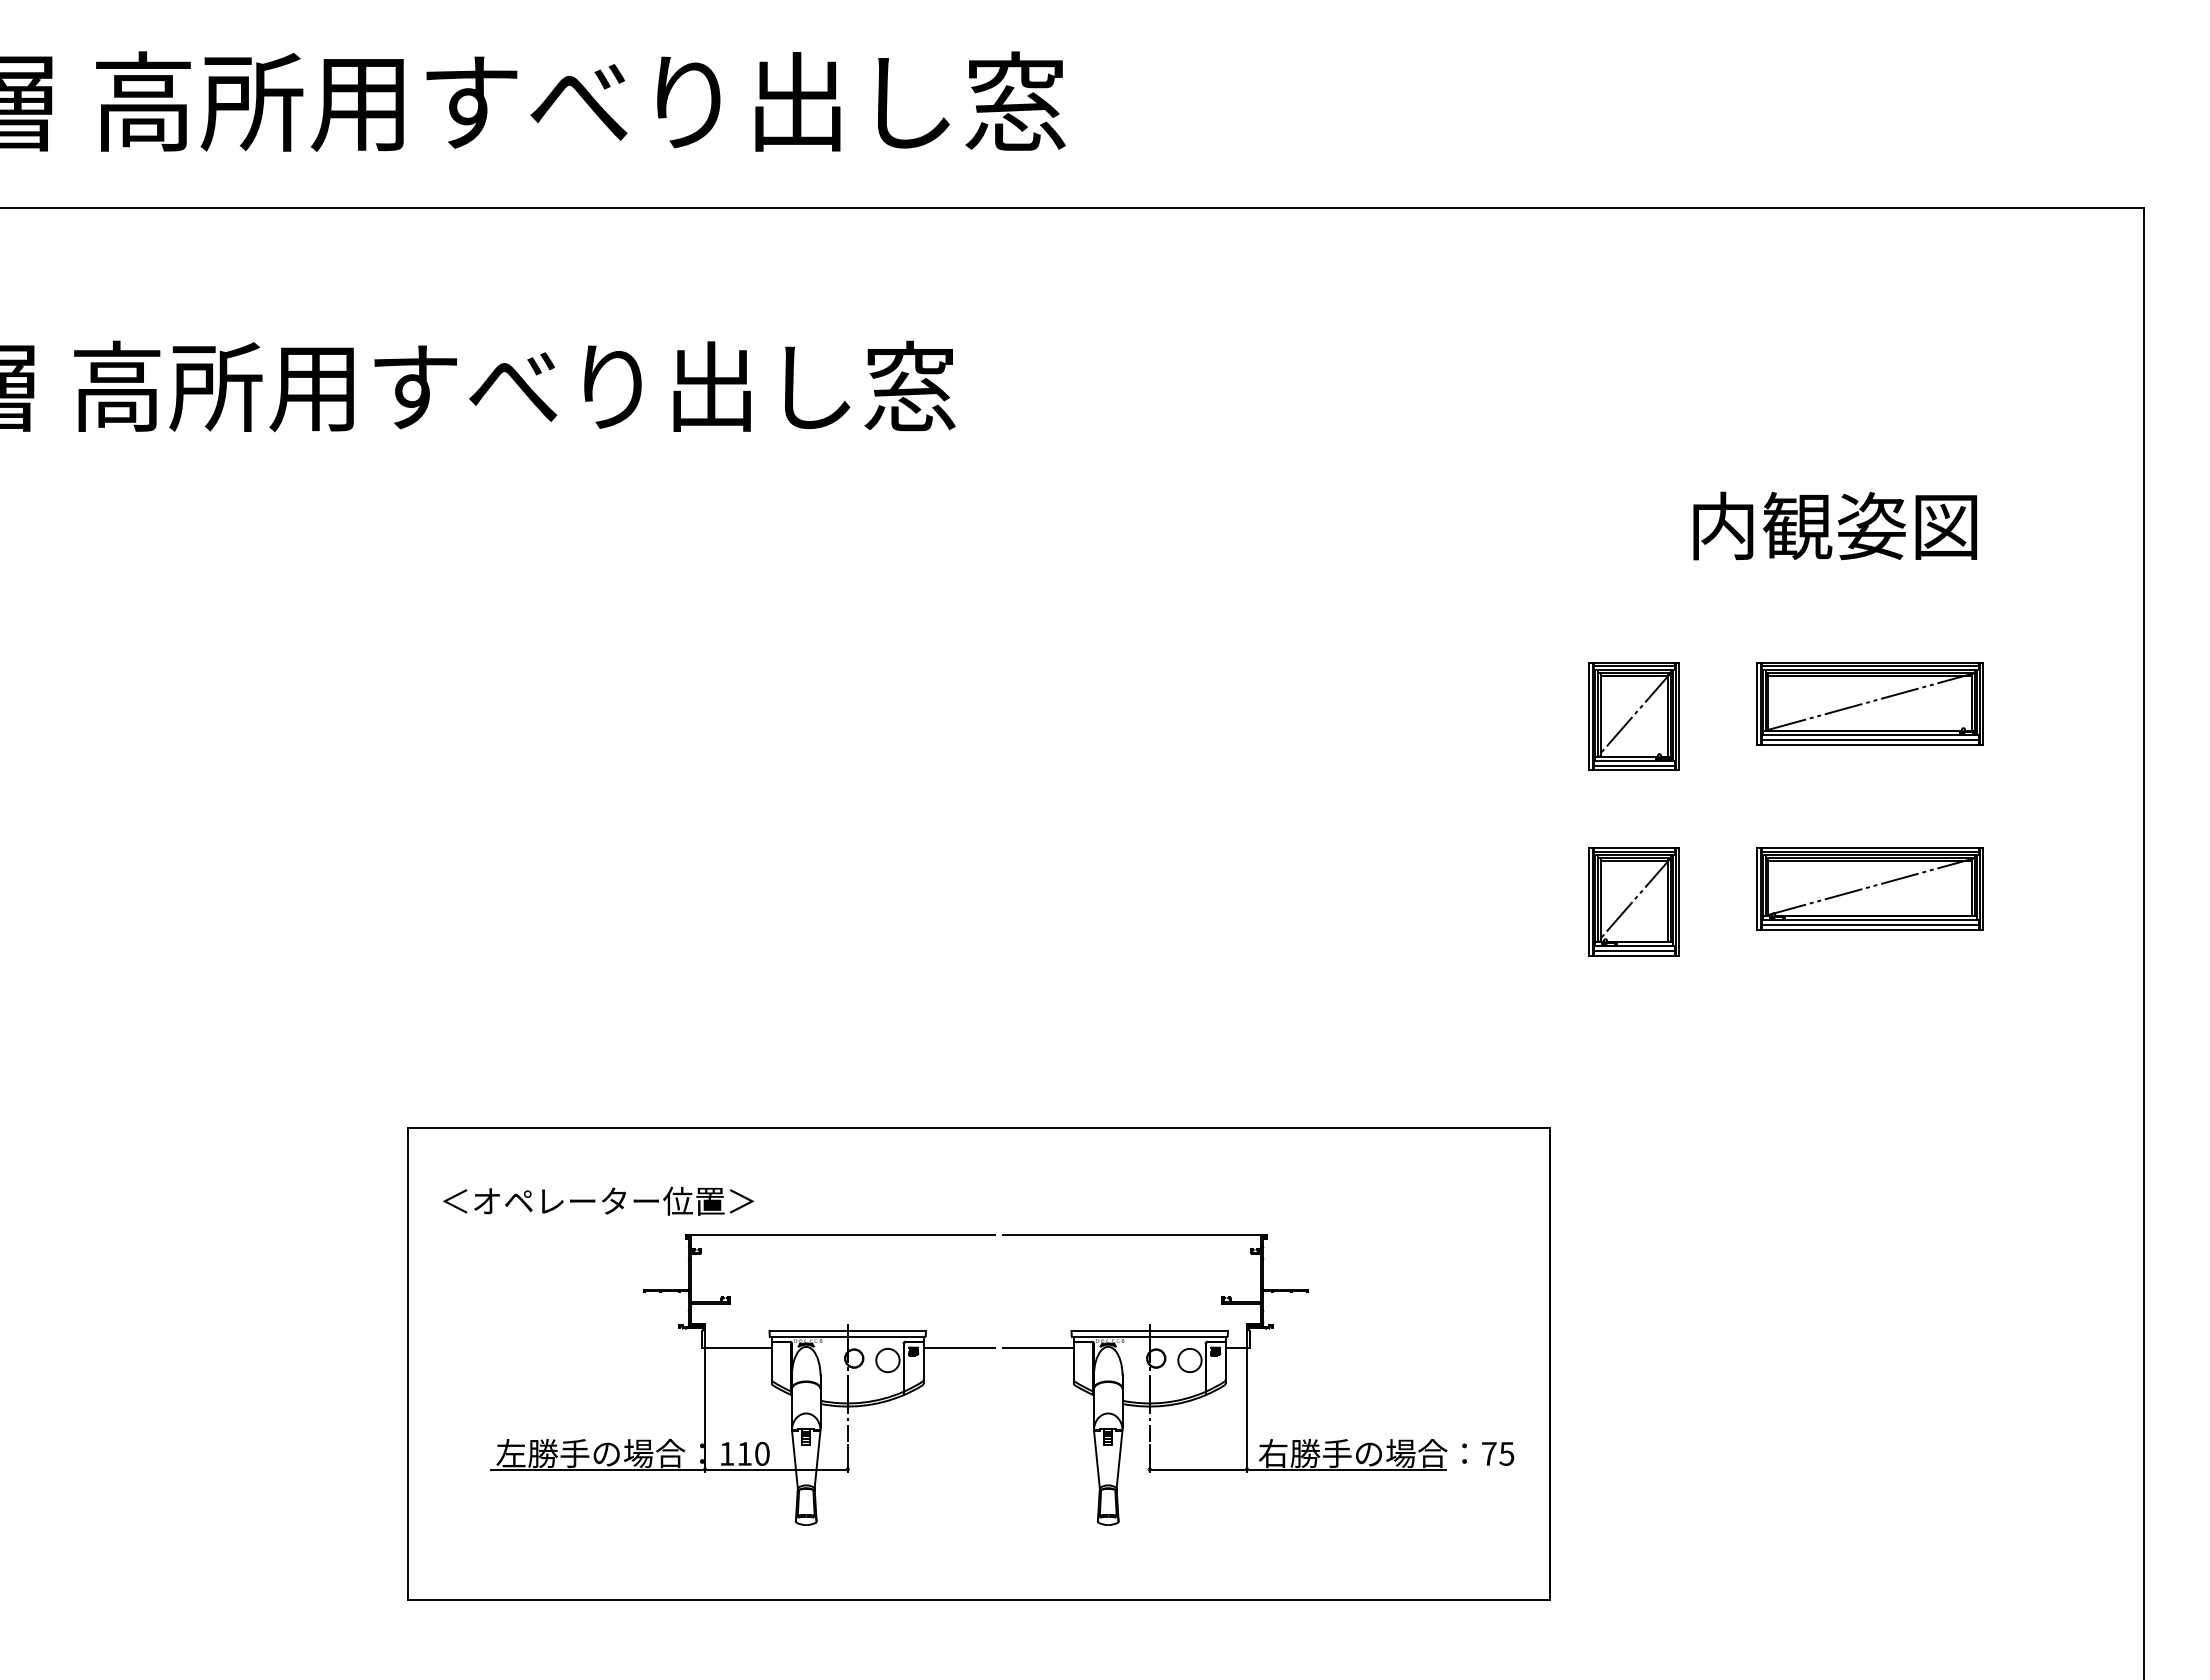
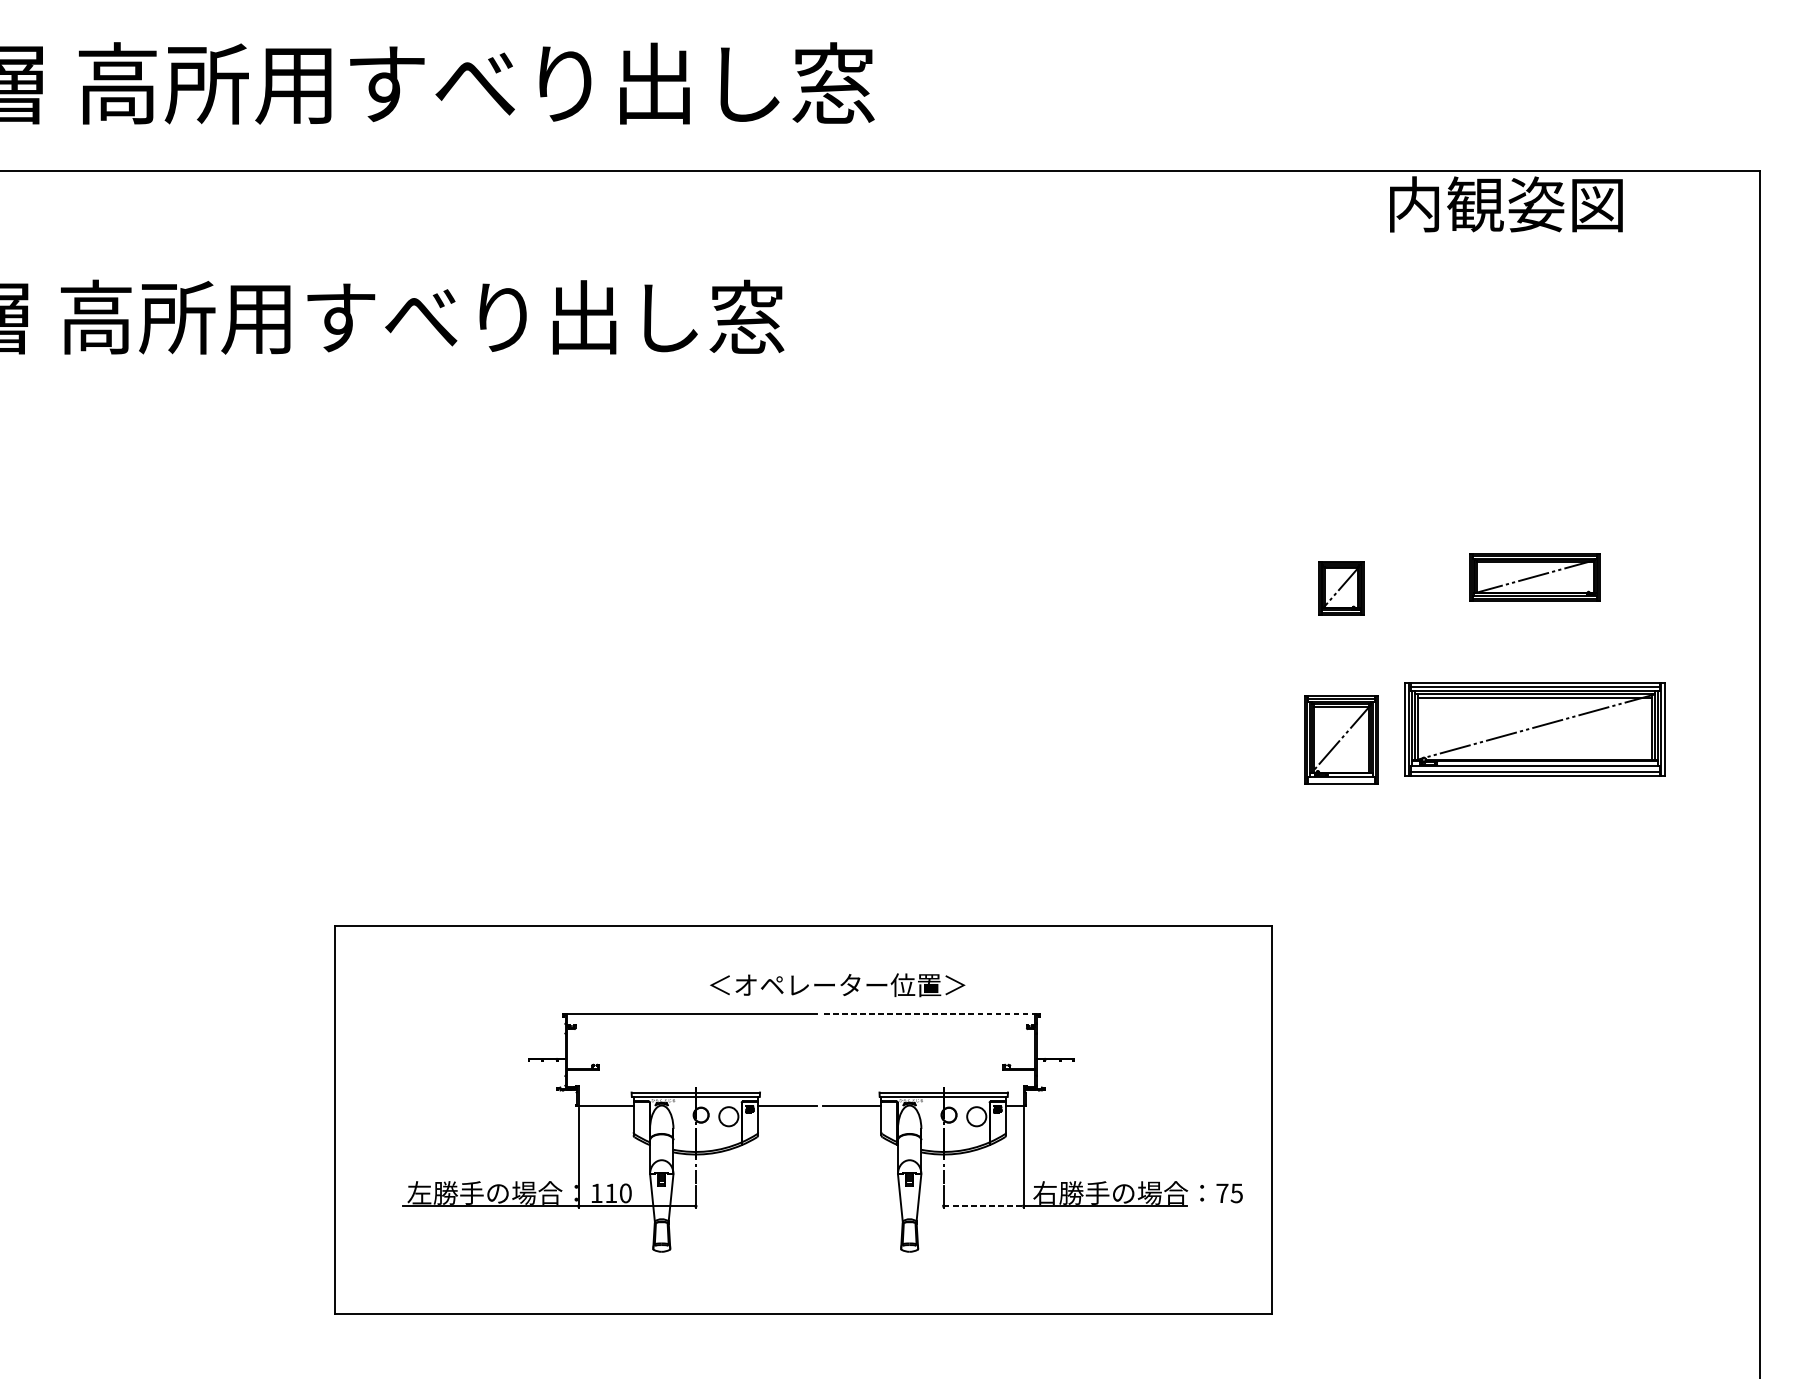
text: (1834, 525) -> (1505, 203), moved
part: (1869, 703) -> (1534, 577), size x0.7
part: (1633, 716) -> (1340, 588), size x0.6
part: (1869, 888) -> (1534, 729), size x1.4
line: (1634, 951) -> (1341, 781), removed
text: (598, 1200) -> (837, 984), moved
line: (1133, 1235) -> (930, 1014), solid -> dashed
line: (1198, 1469) -> (983, 1206), solid -> dashed

